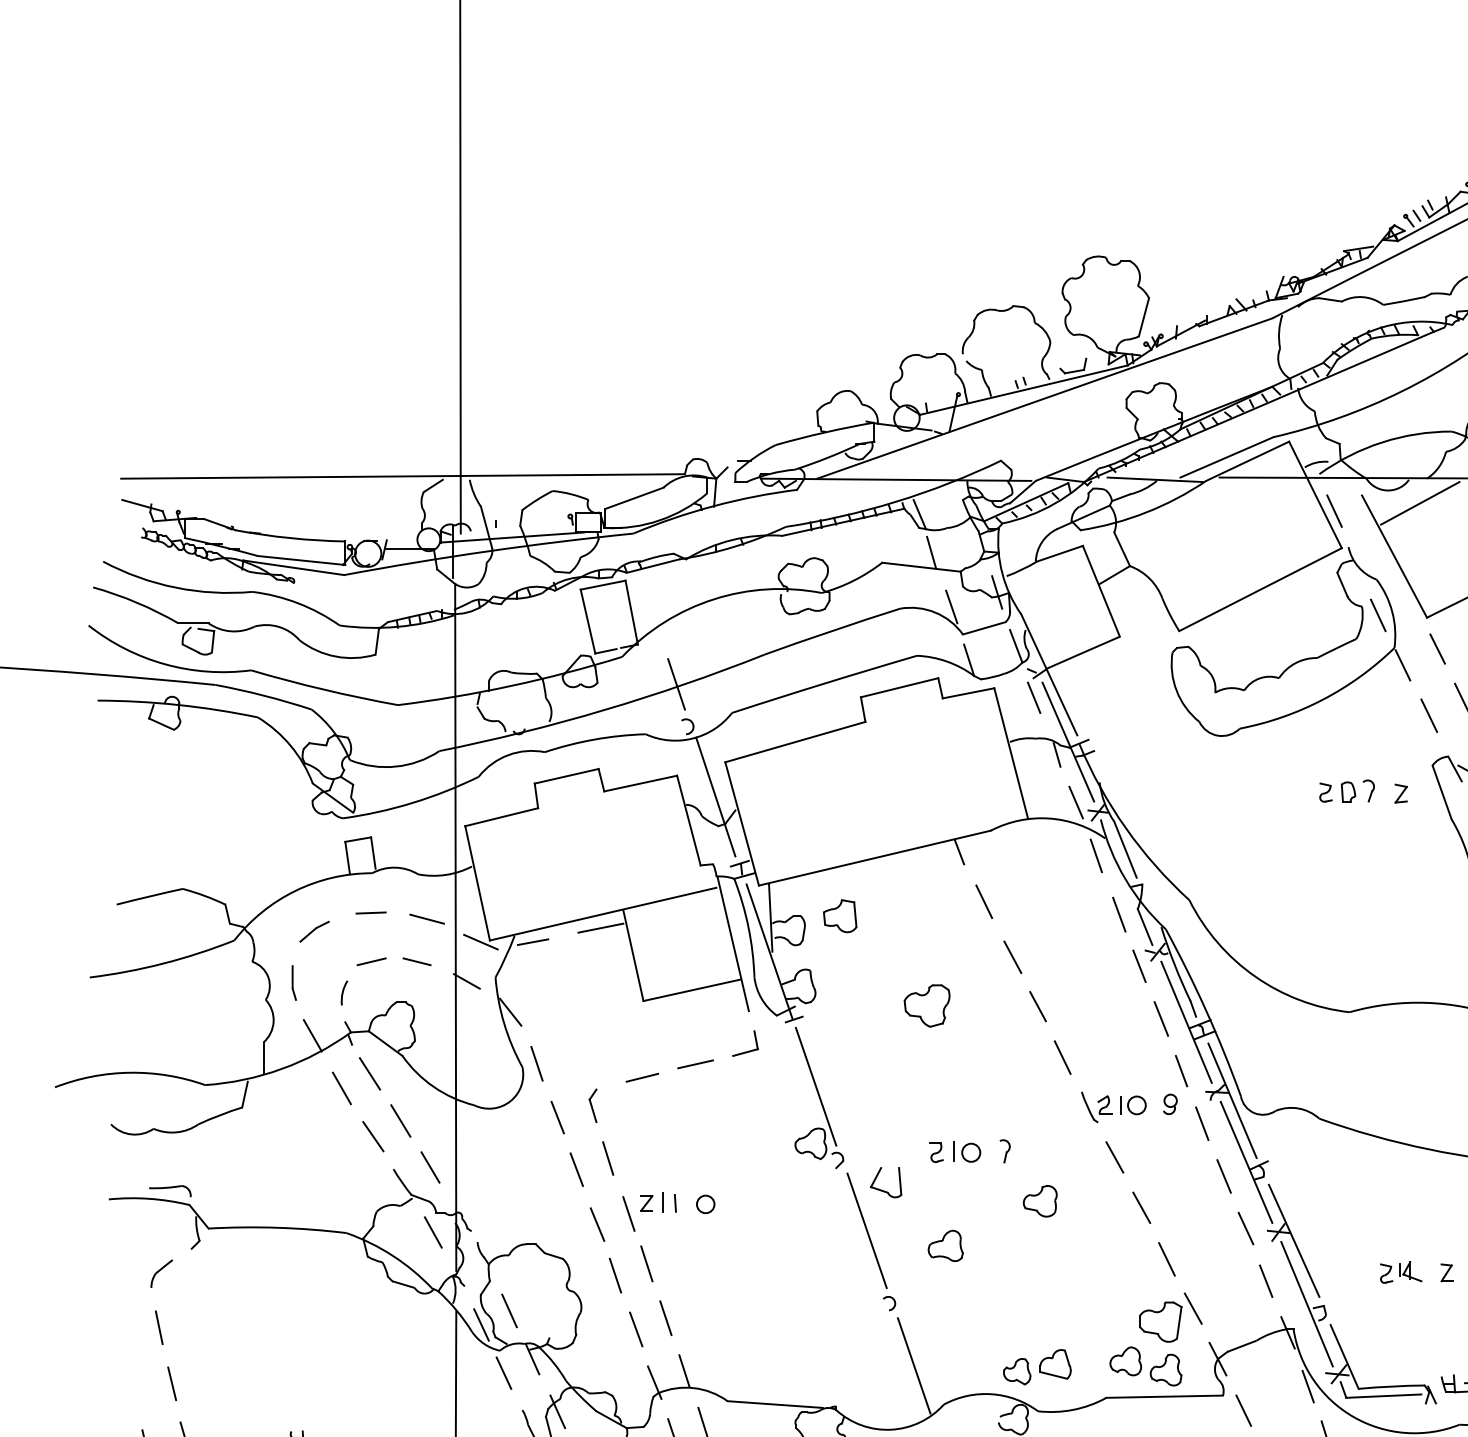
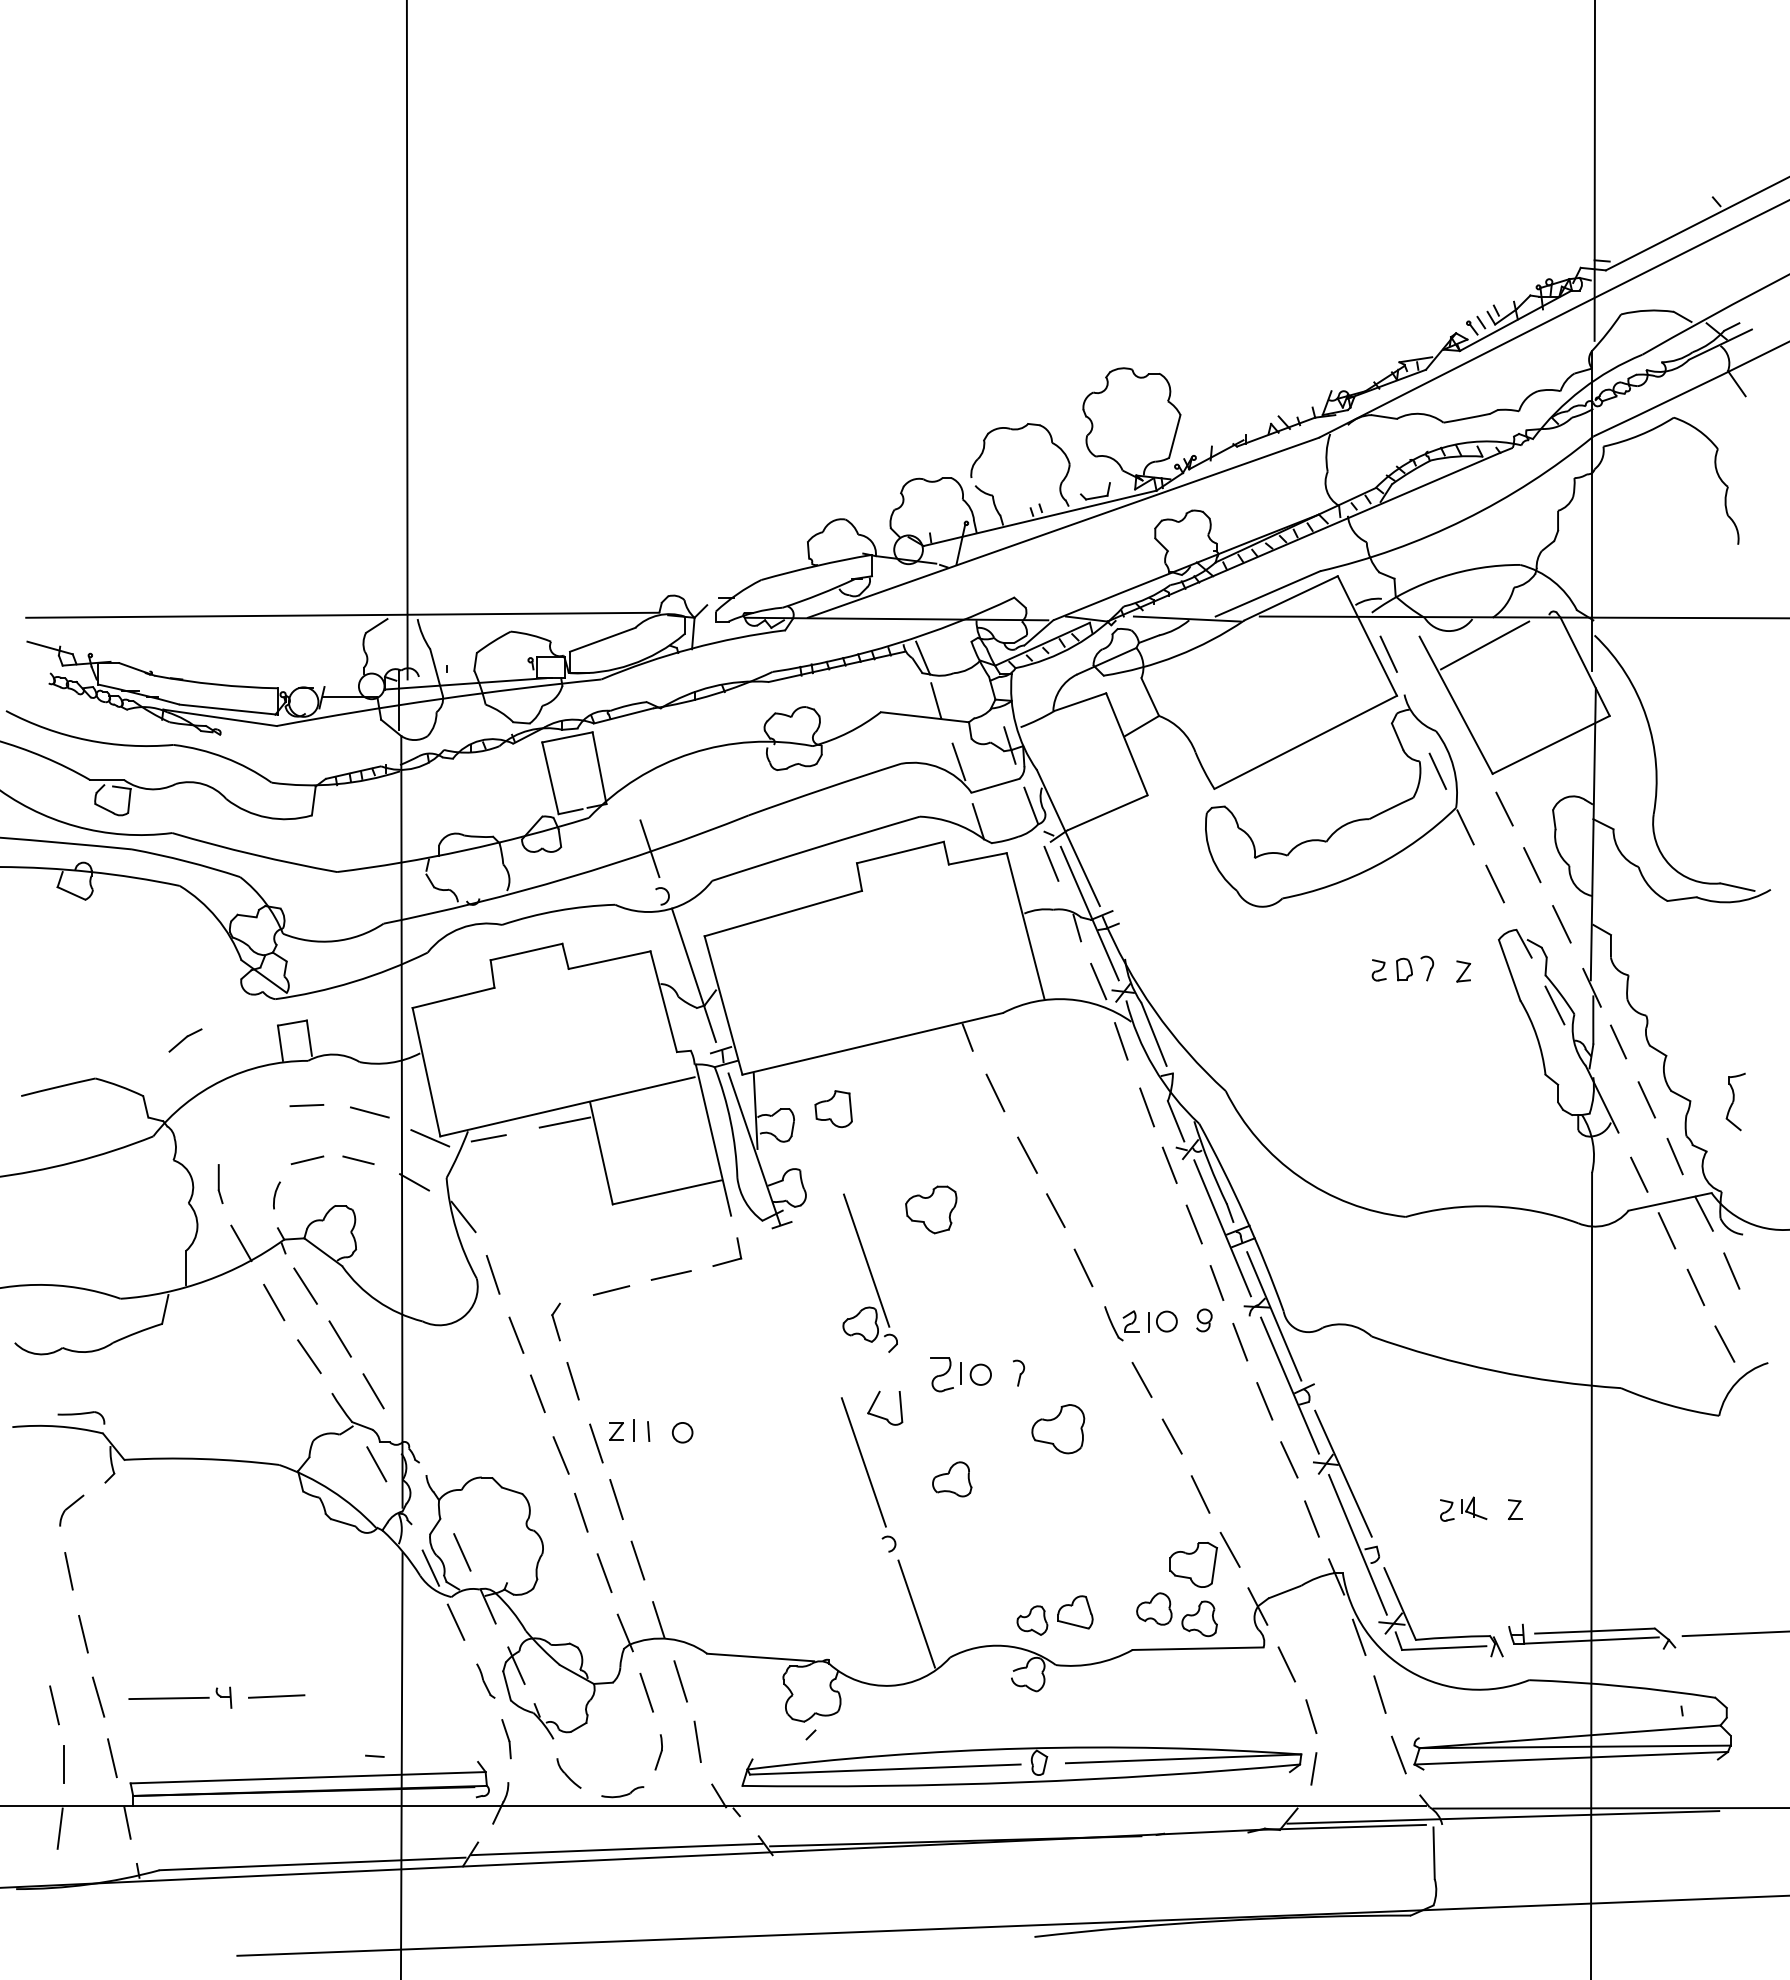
part: (314, 931) -> (185, 1040), moved
part: (818, 1097) -> (869, 1272), moved
part: (936, 1152) -> (941, 1374), size x1.6
part: (1040, 1201) -> (1058, 1429), size x1.4

